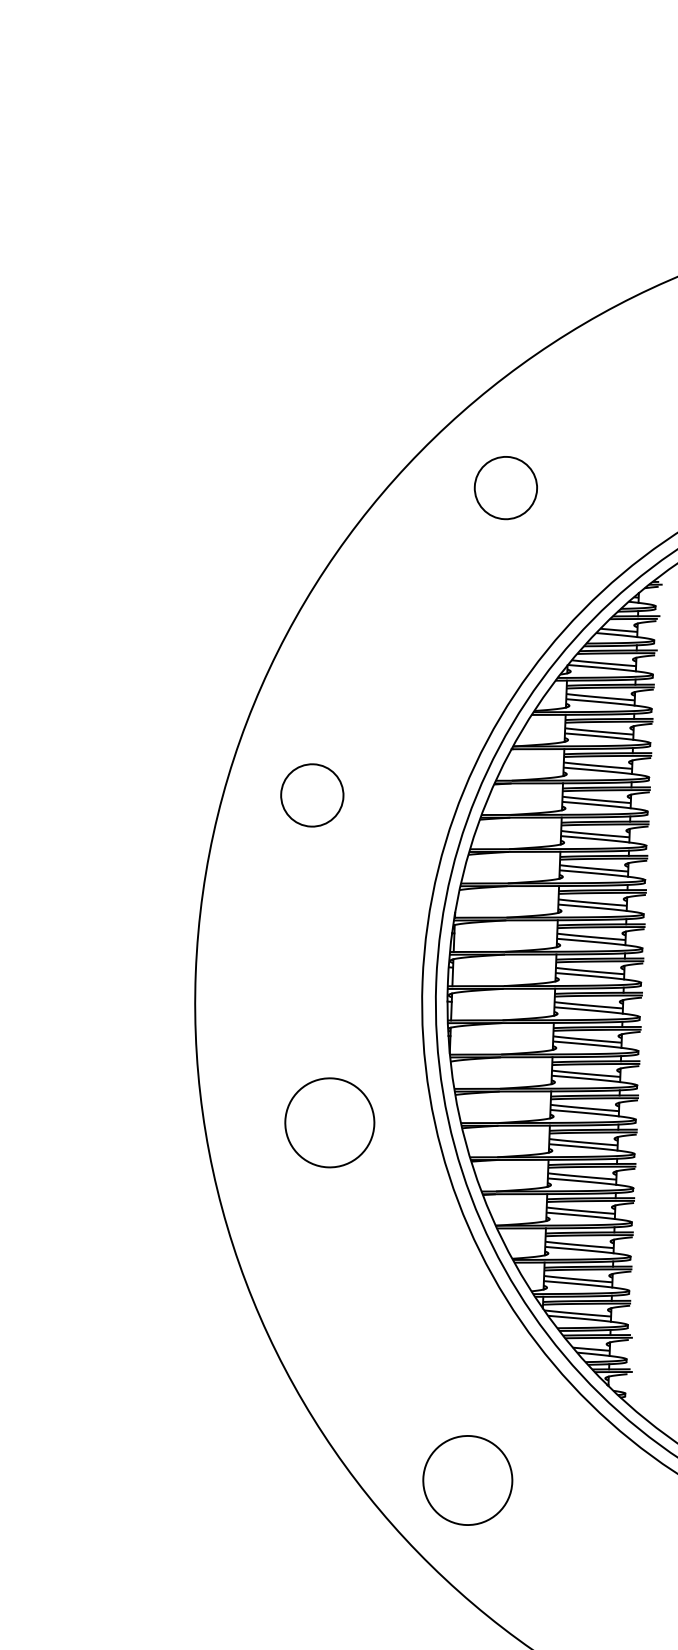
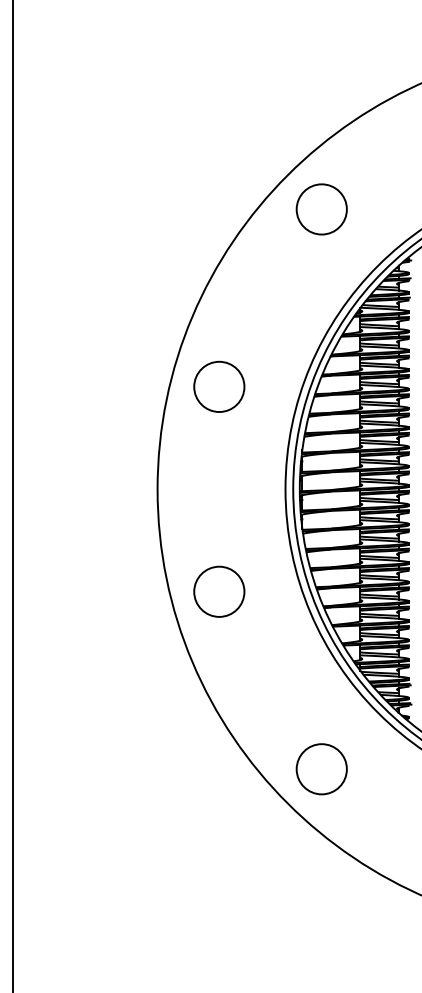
circle: (505, 488) -> (321, 209), size x1.43
circle: (312, 794) -> (219, 386), size x1.43
circle: (330, 1122) -> (219, 591), moved

